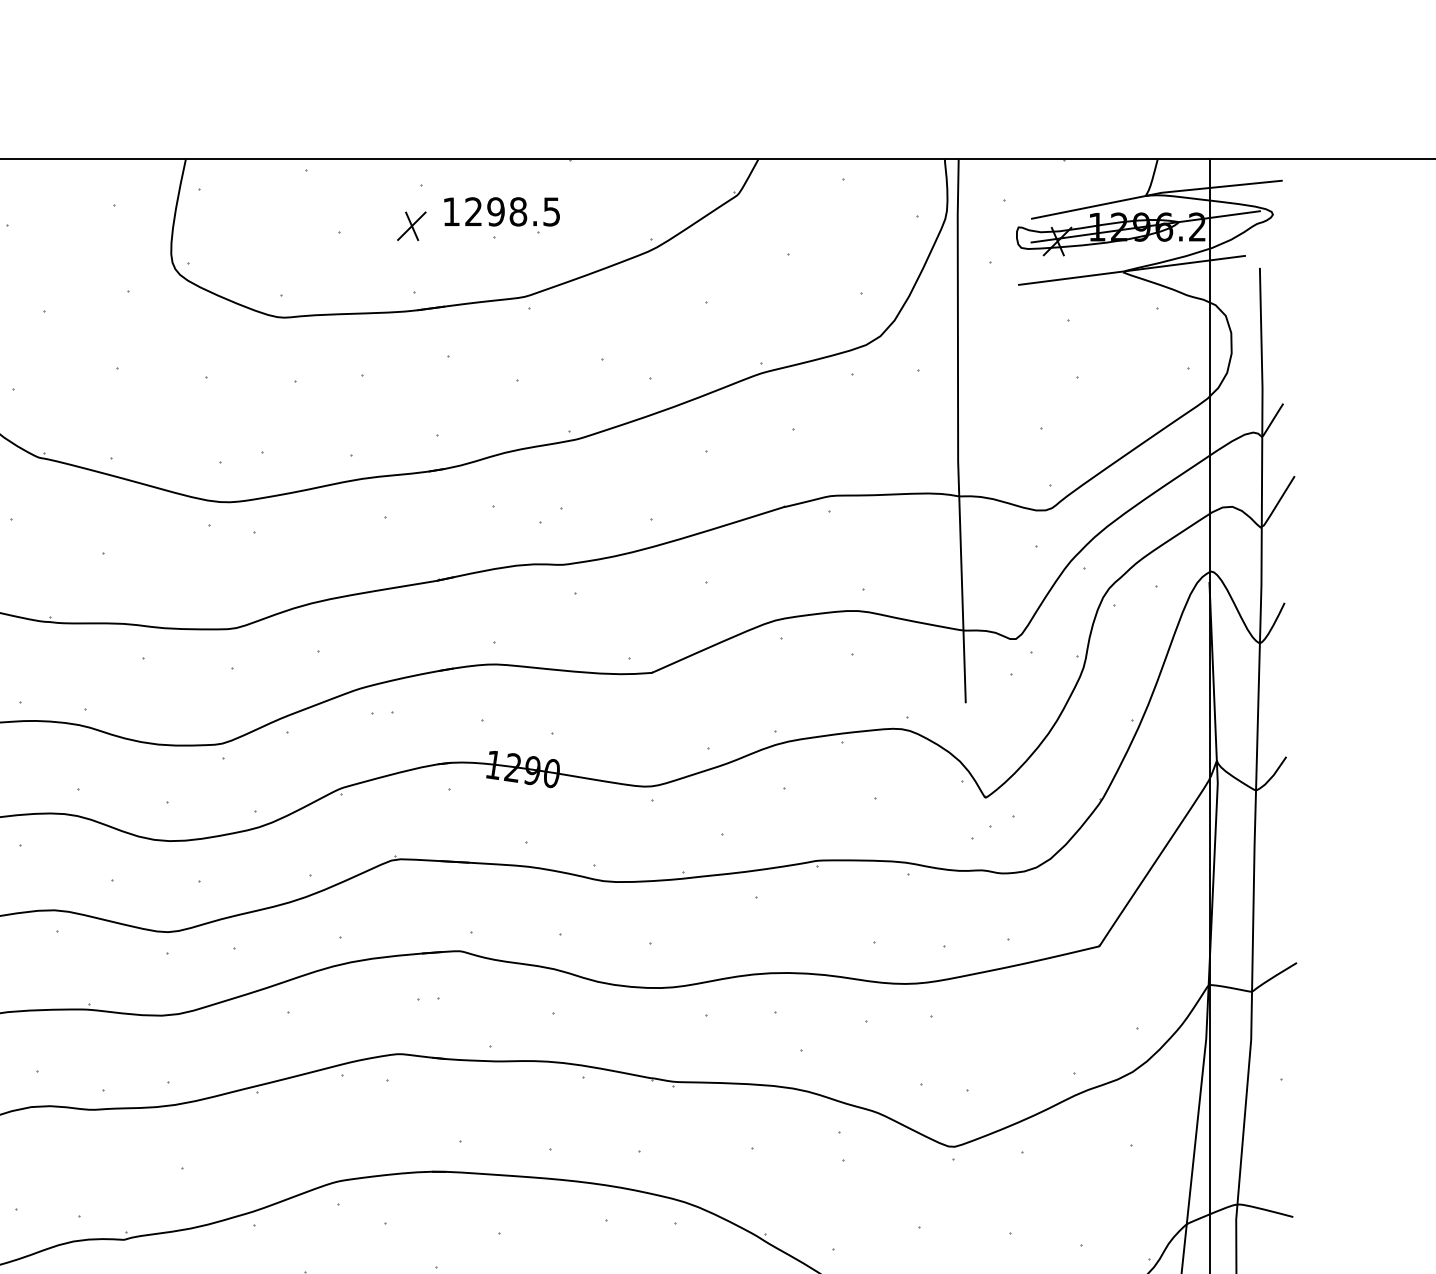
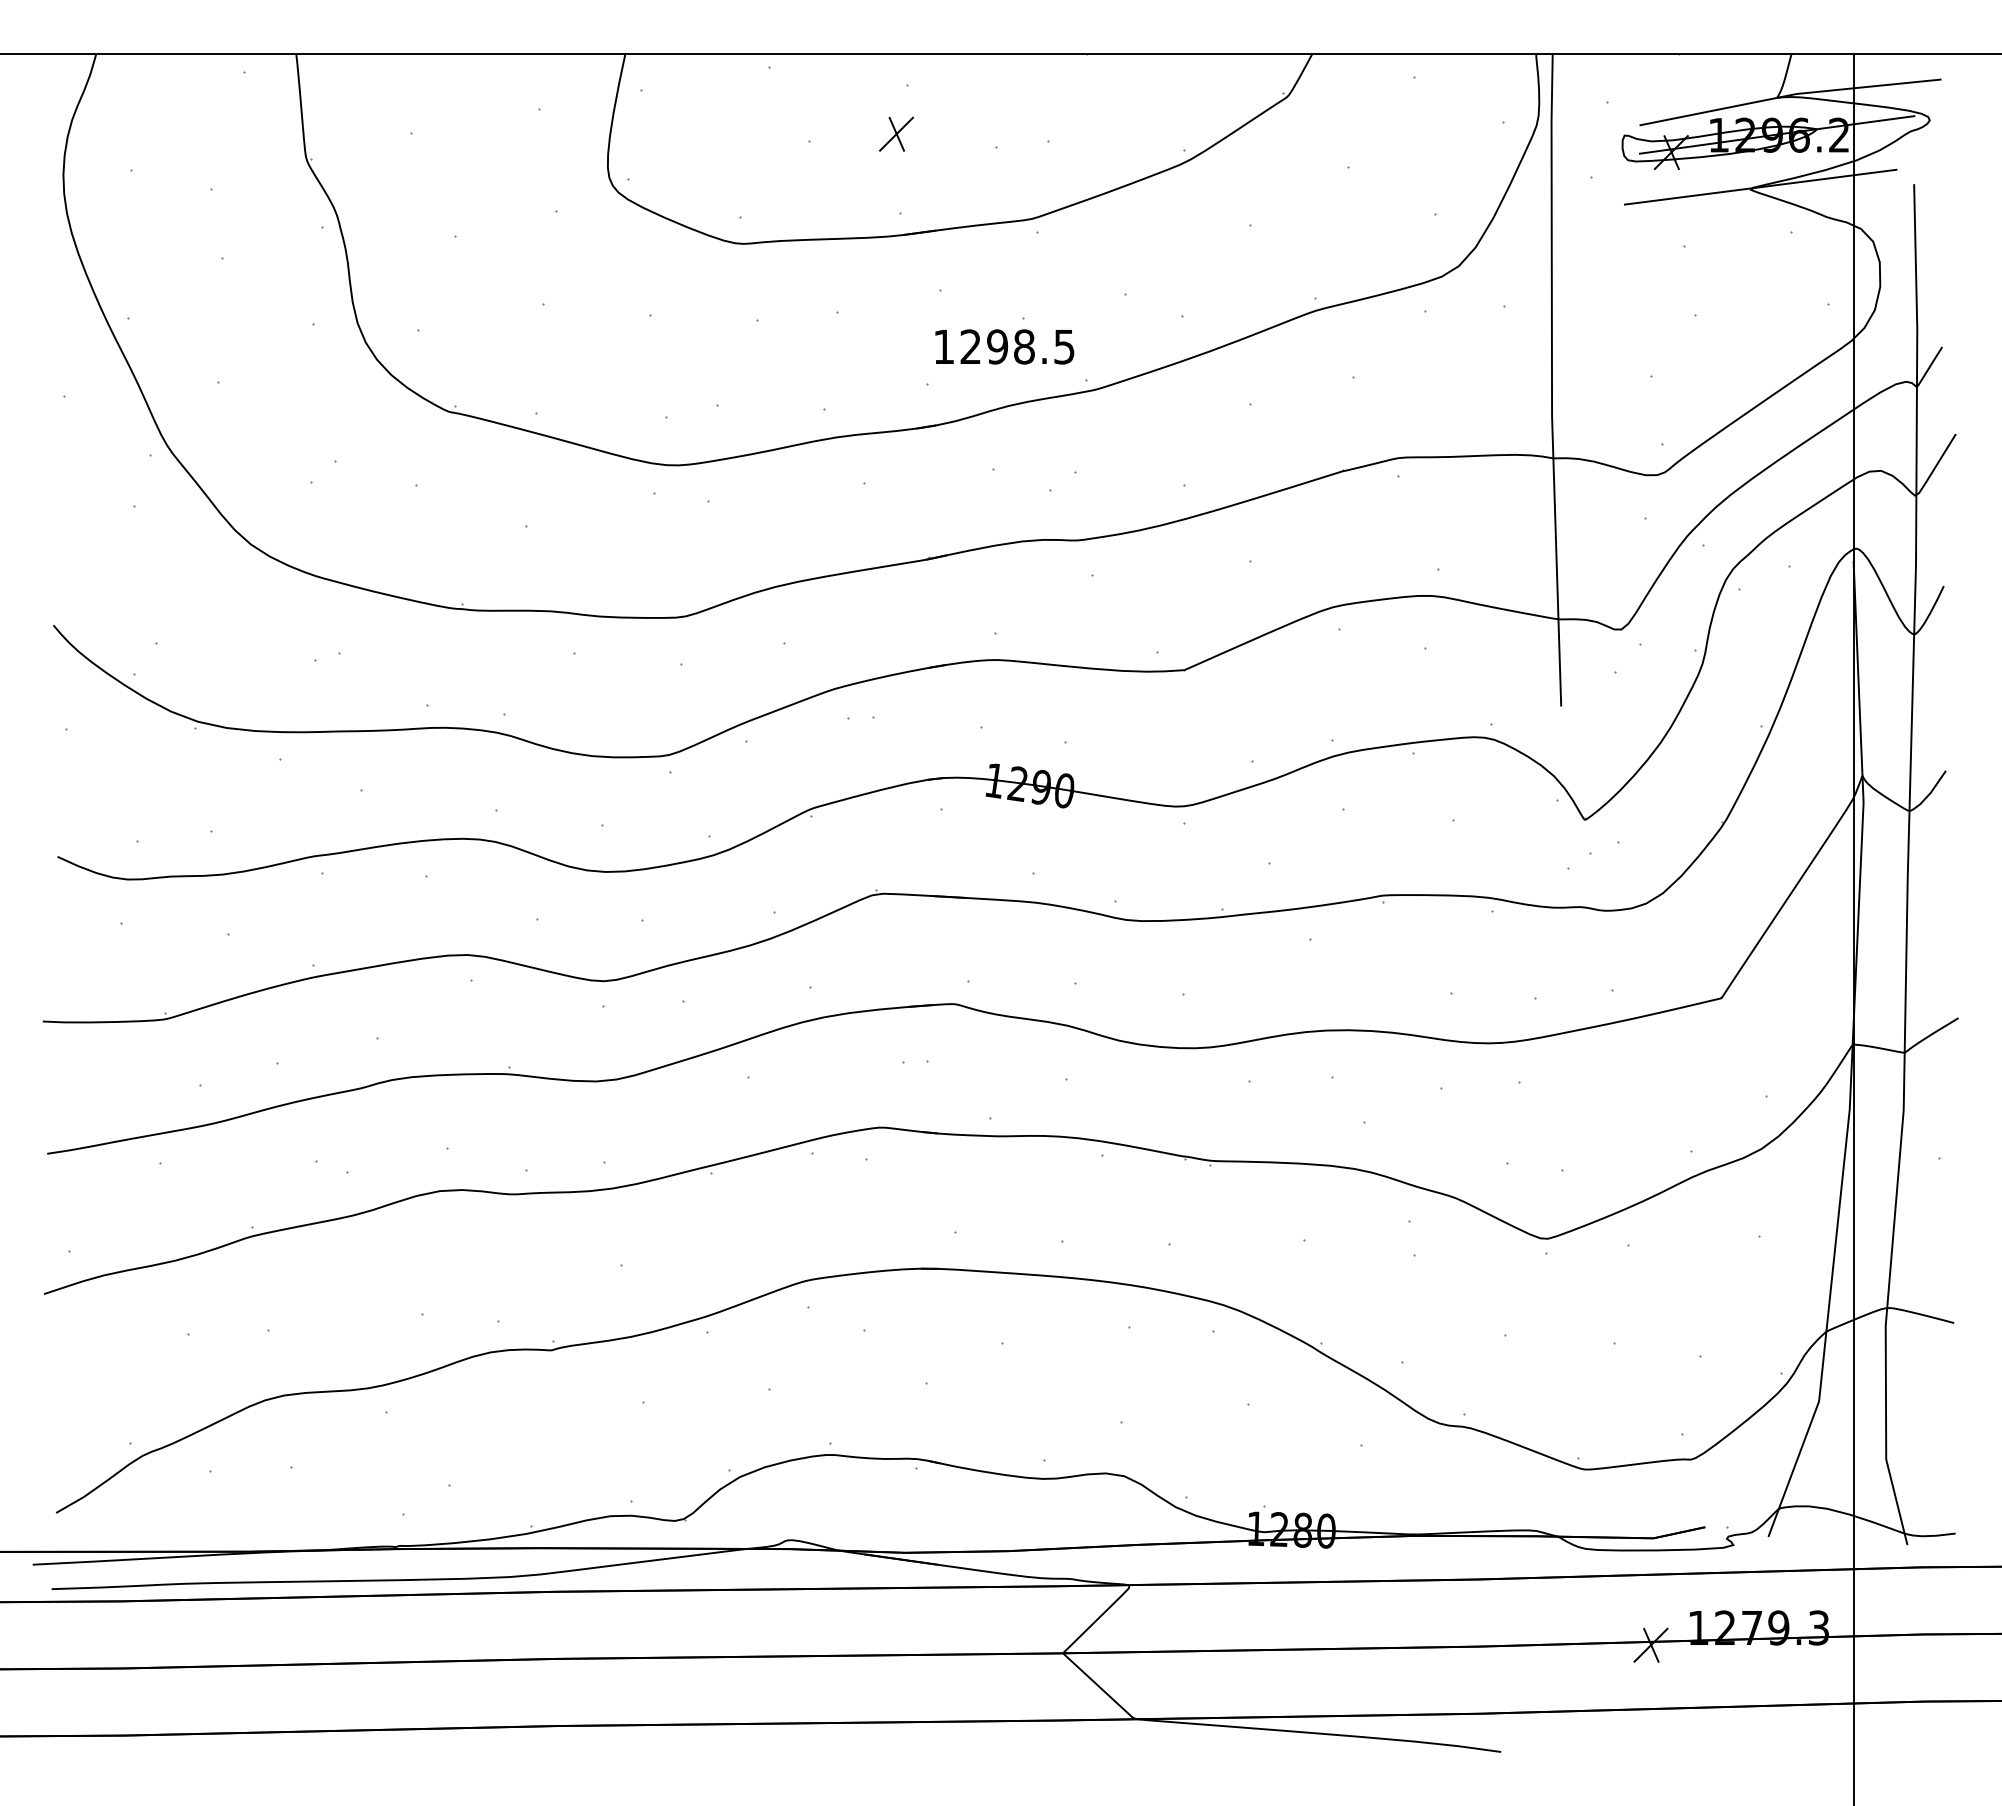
text: (501, 211) -> (1004, 346), moved

